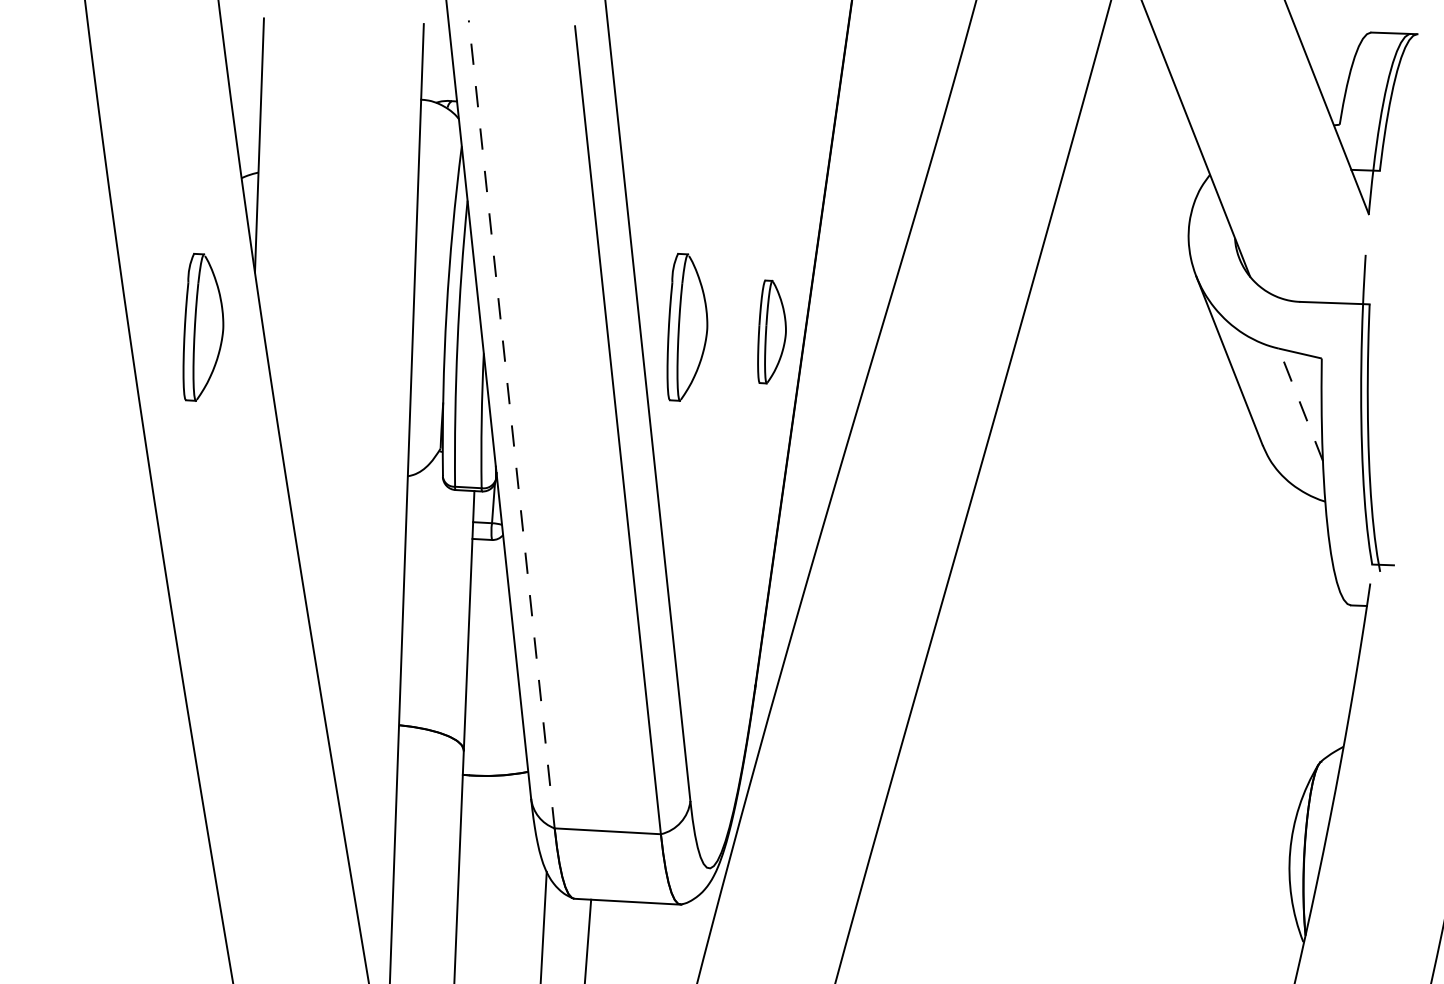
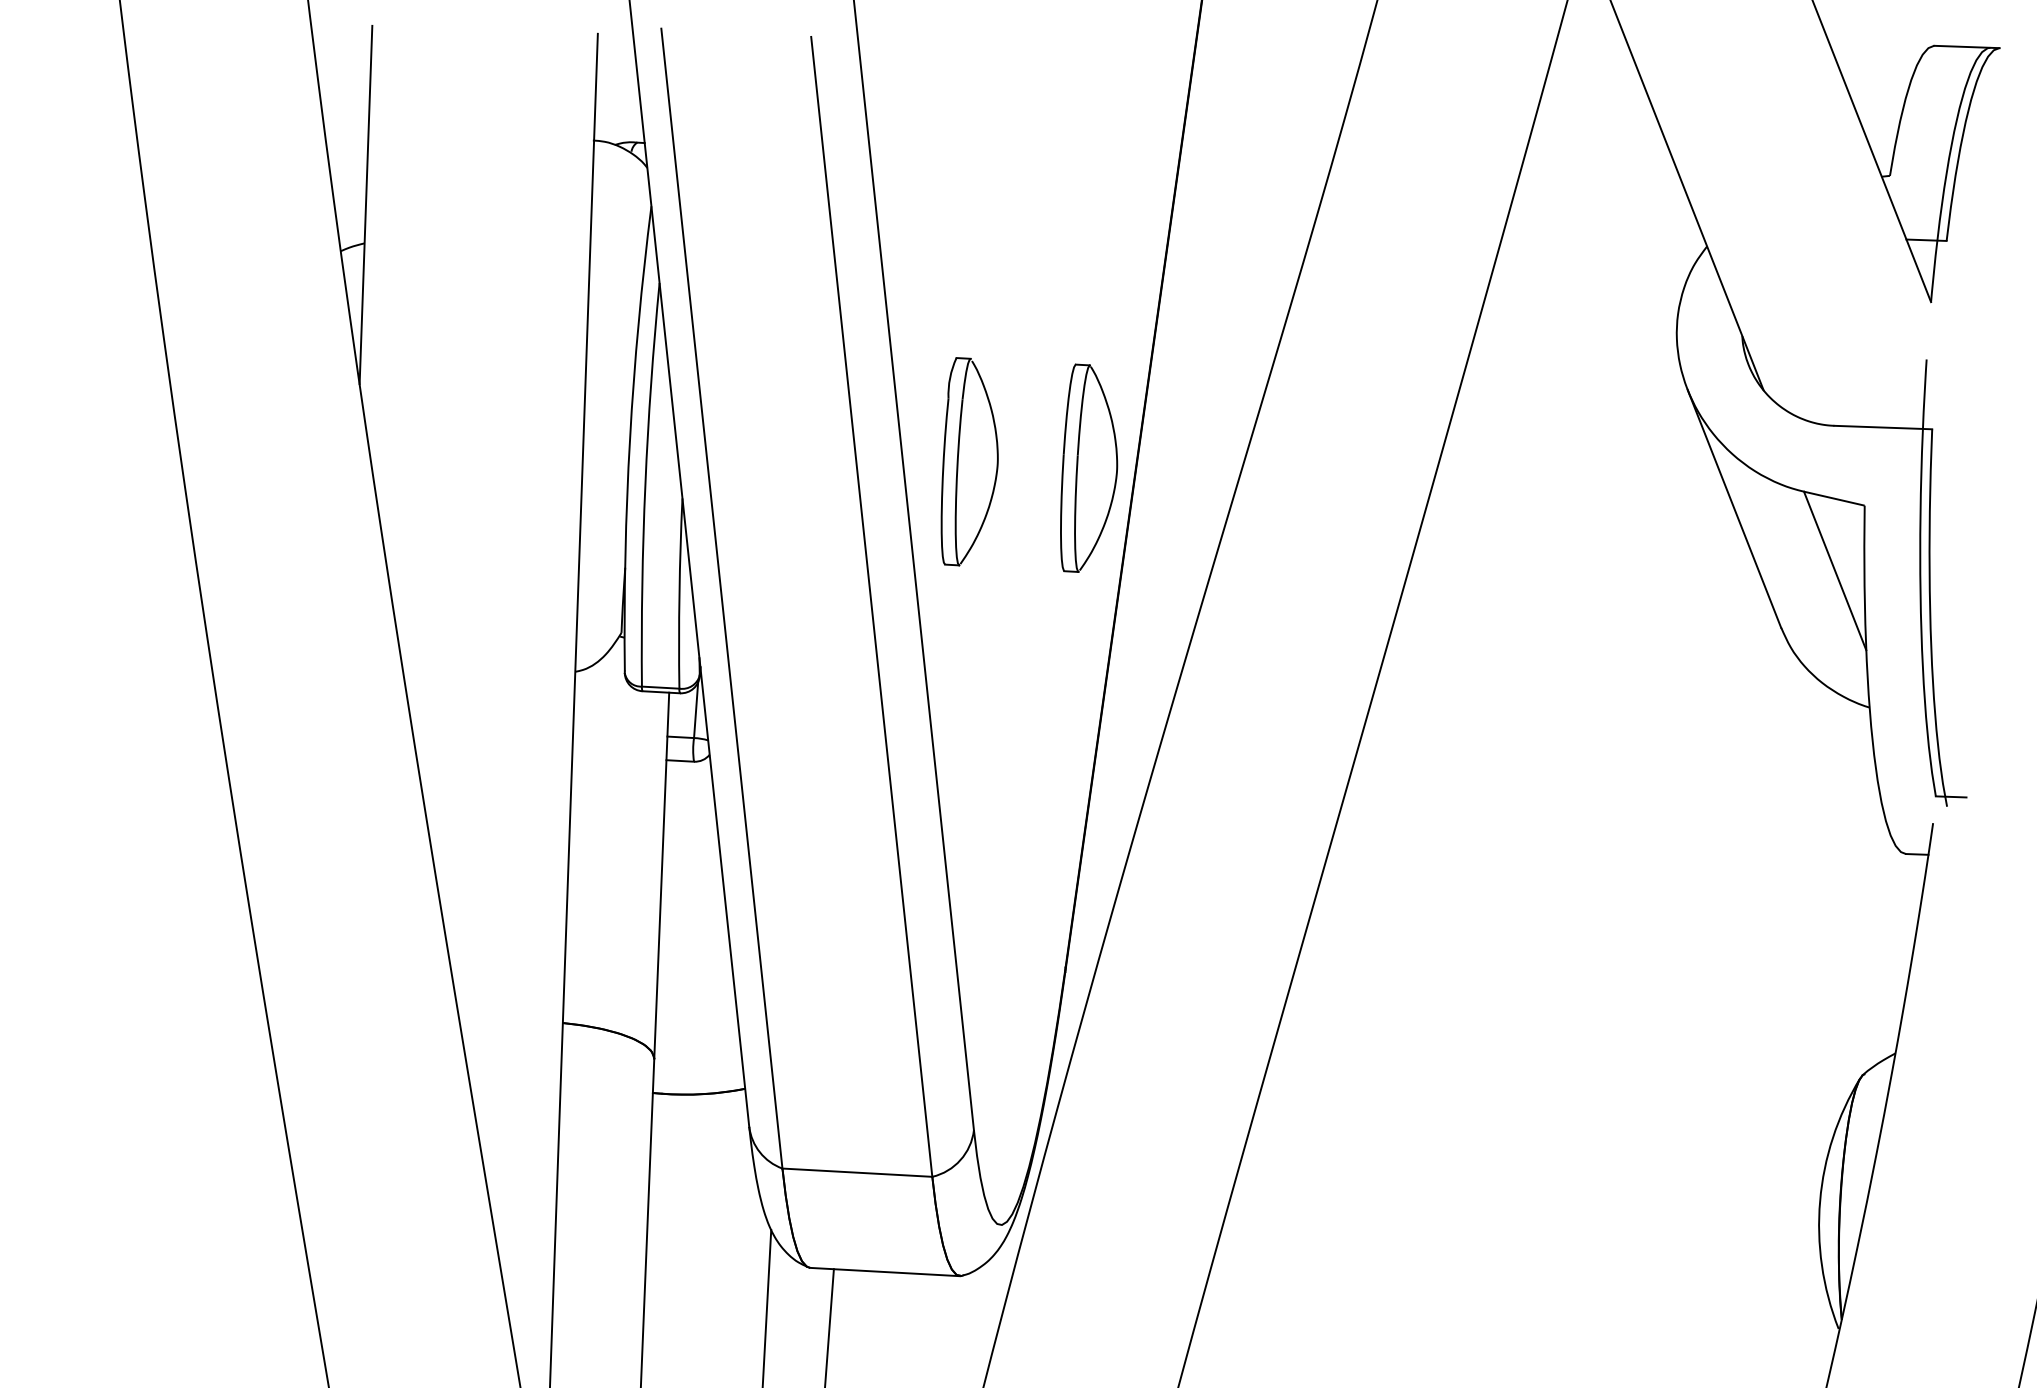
part: (203, 327) -> (287, 461), removed
part: (771, 331) -> (1088, 467), size x1.43
line: (1300, 404) -> (1834, 570), dashed -> solid
line: (511, 423) -> (721, 597), dashed -> solid

